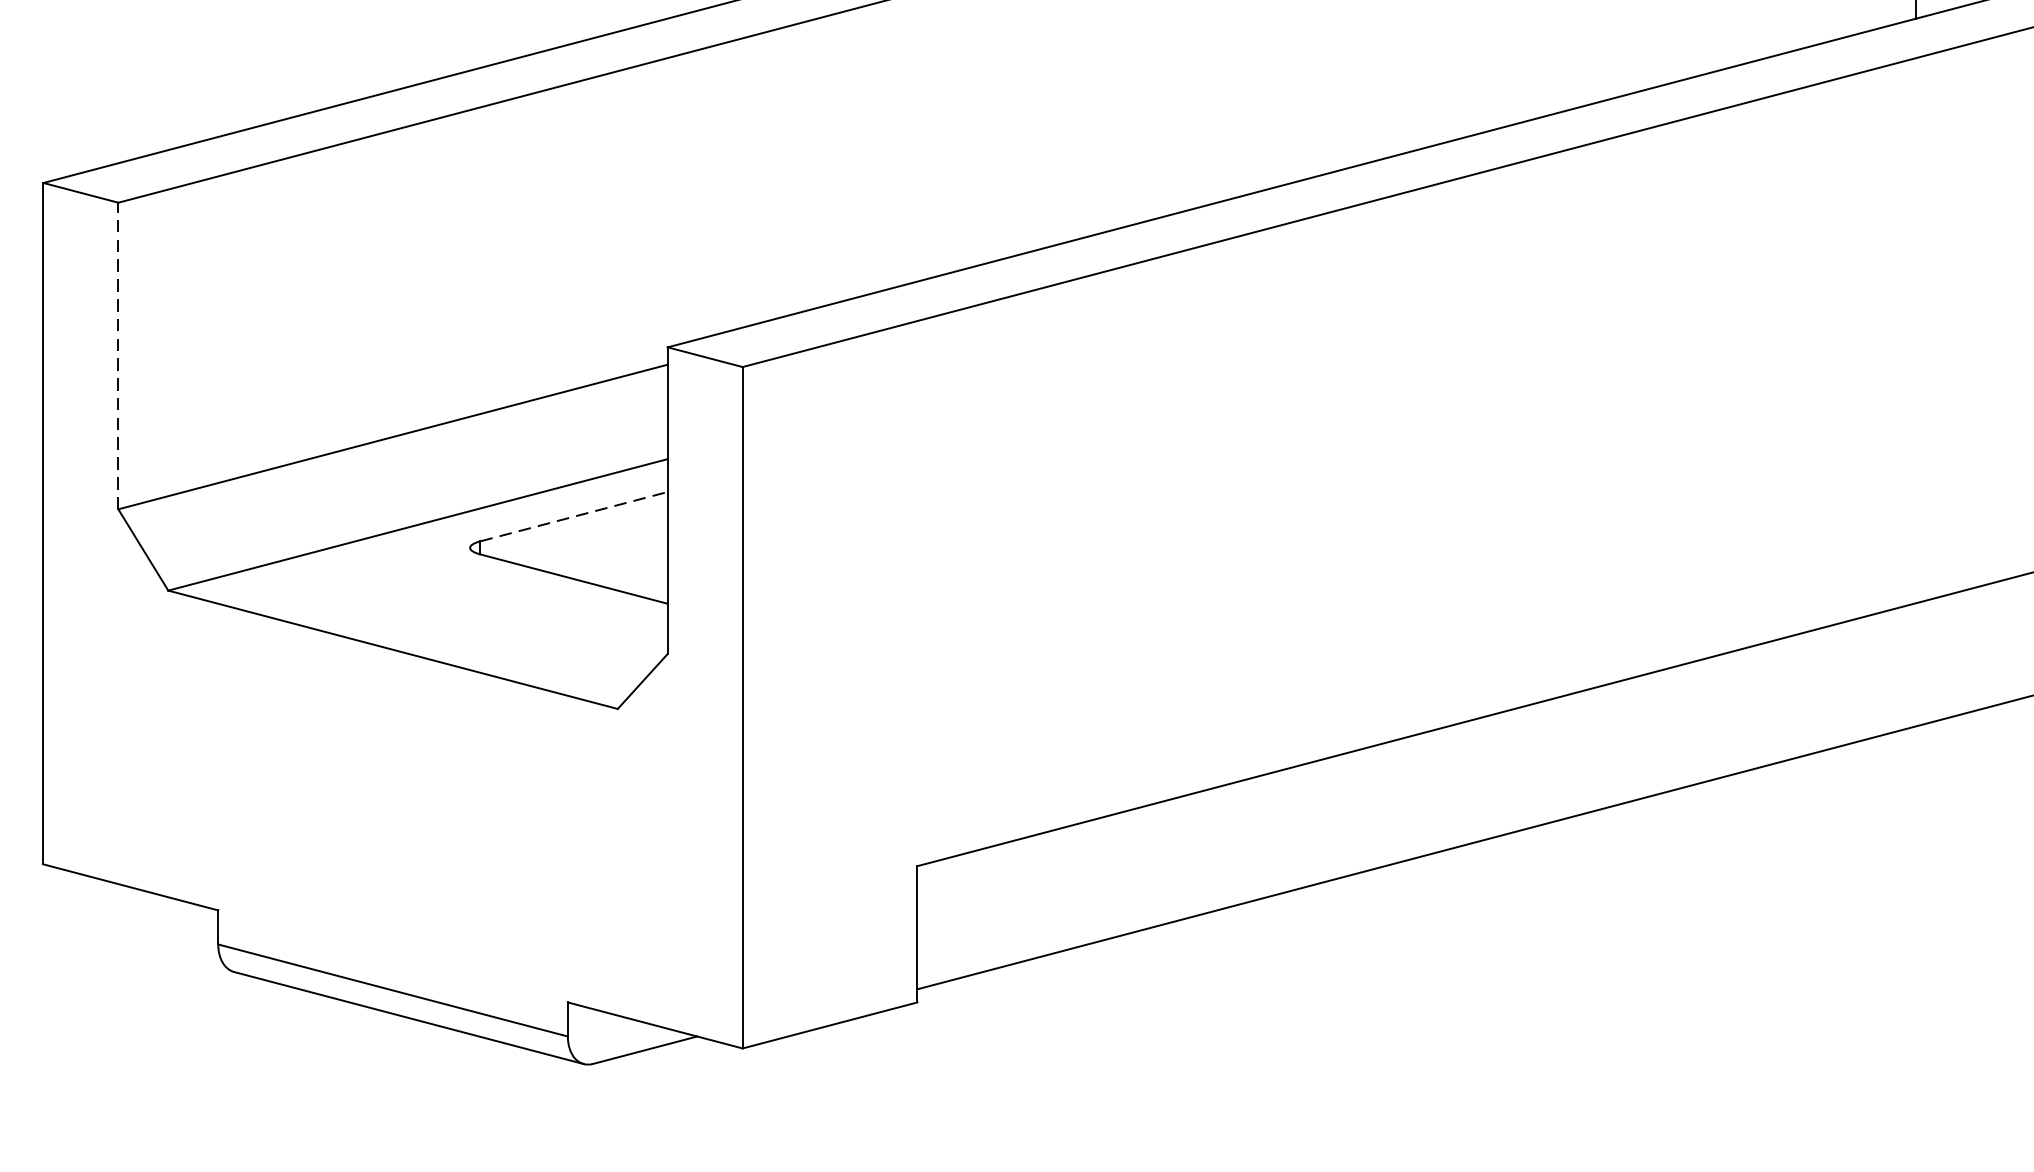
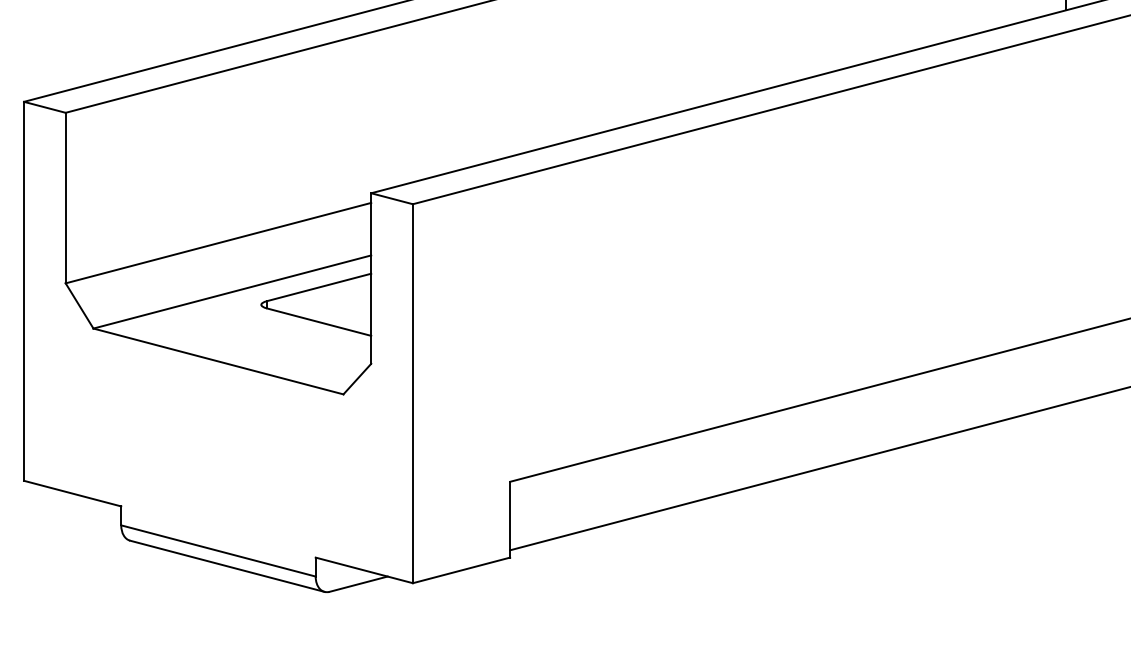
line: (118, 354) -> (65, 197), dashed -> solid
line: (574, 516) -> (319, 287), dashed -> solid

